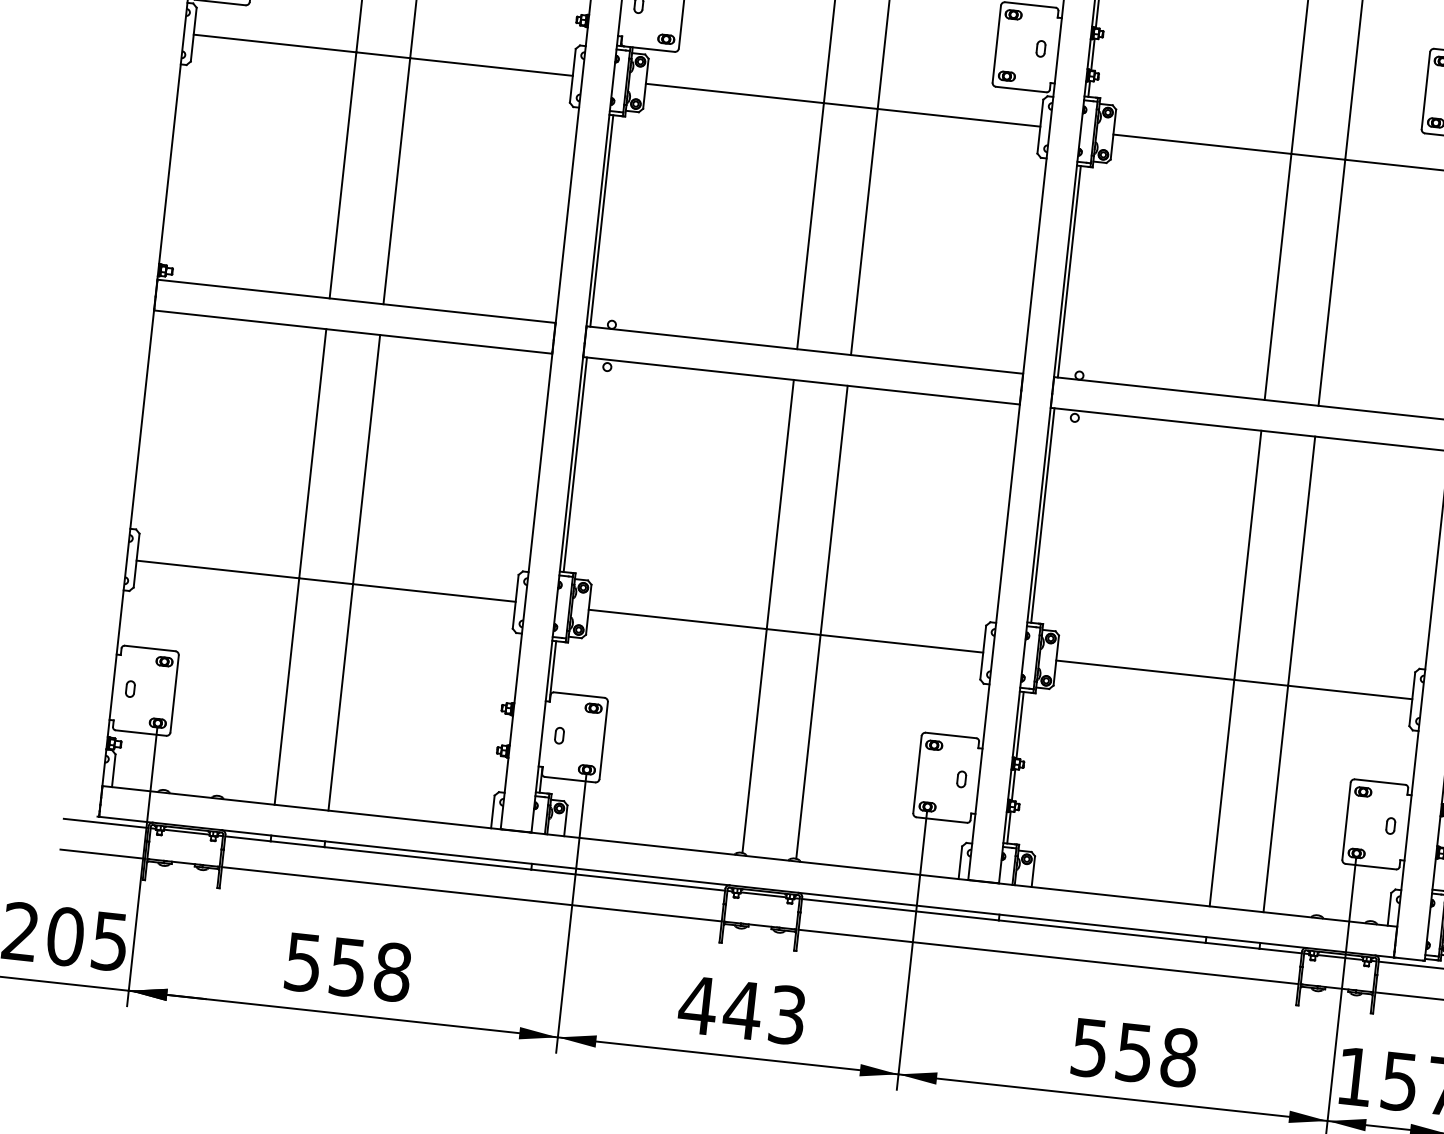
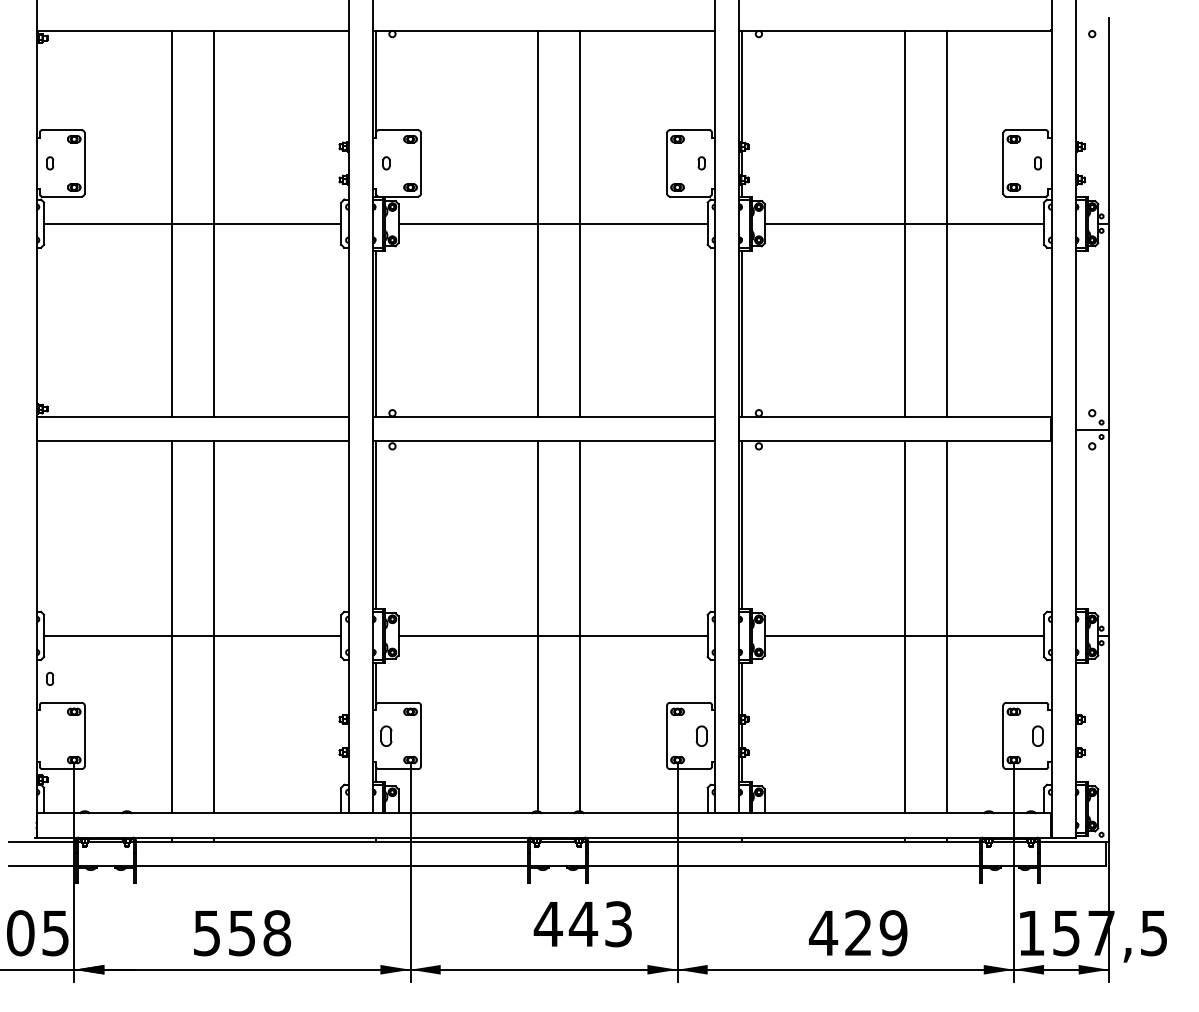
part: (130, 688) -> (50, 678), moved
part: (559, 735) -> (386, 735), size x1.6
part: (961, 778) -> (701, 735), size x1.6
part: (1390, 825) -> (1037, 735), size x1.6
text: (741, 1010) -> (582, 924), moved
text: (1133, 1053) -> (857, 933), 558 -> 429

